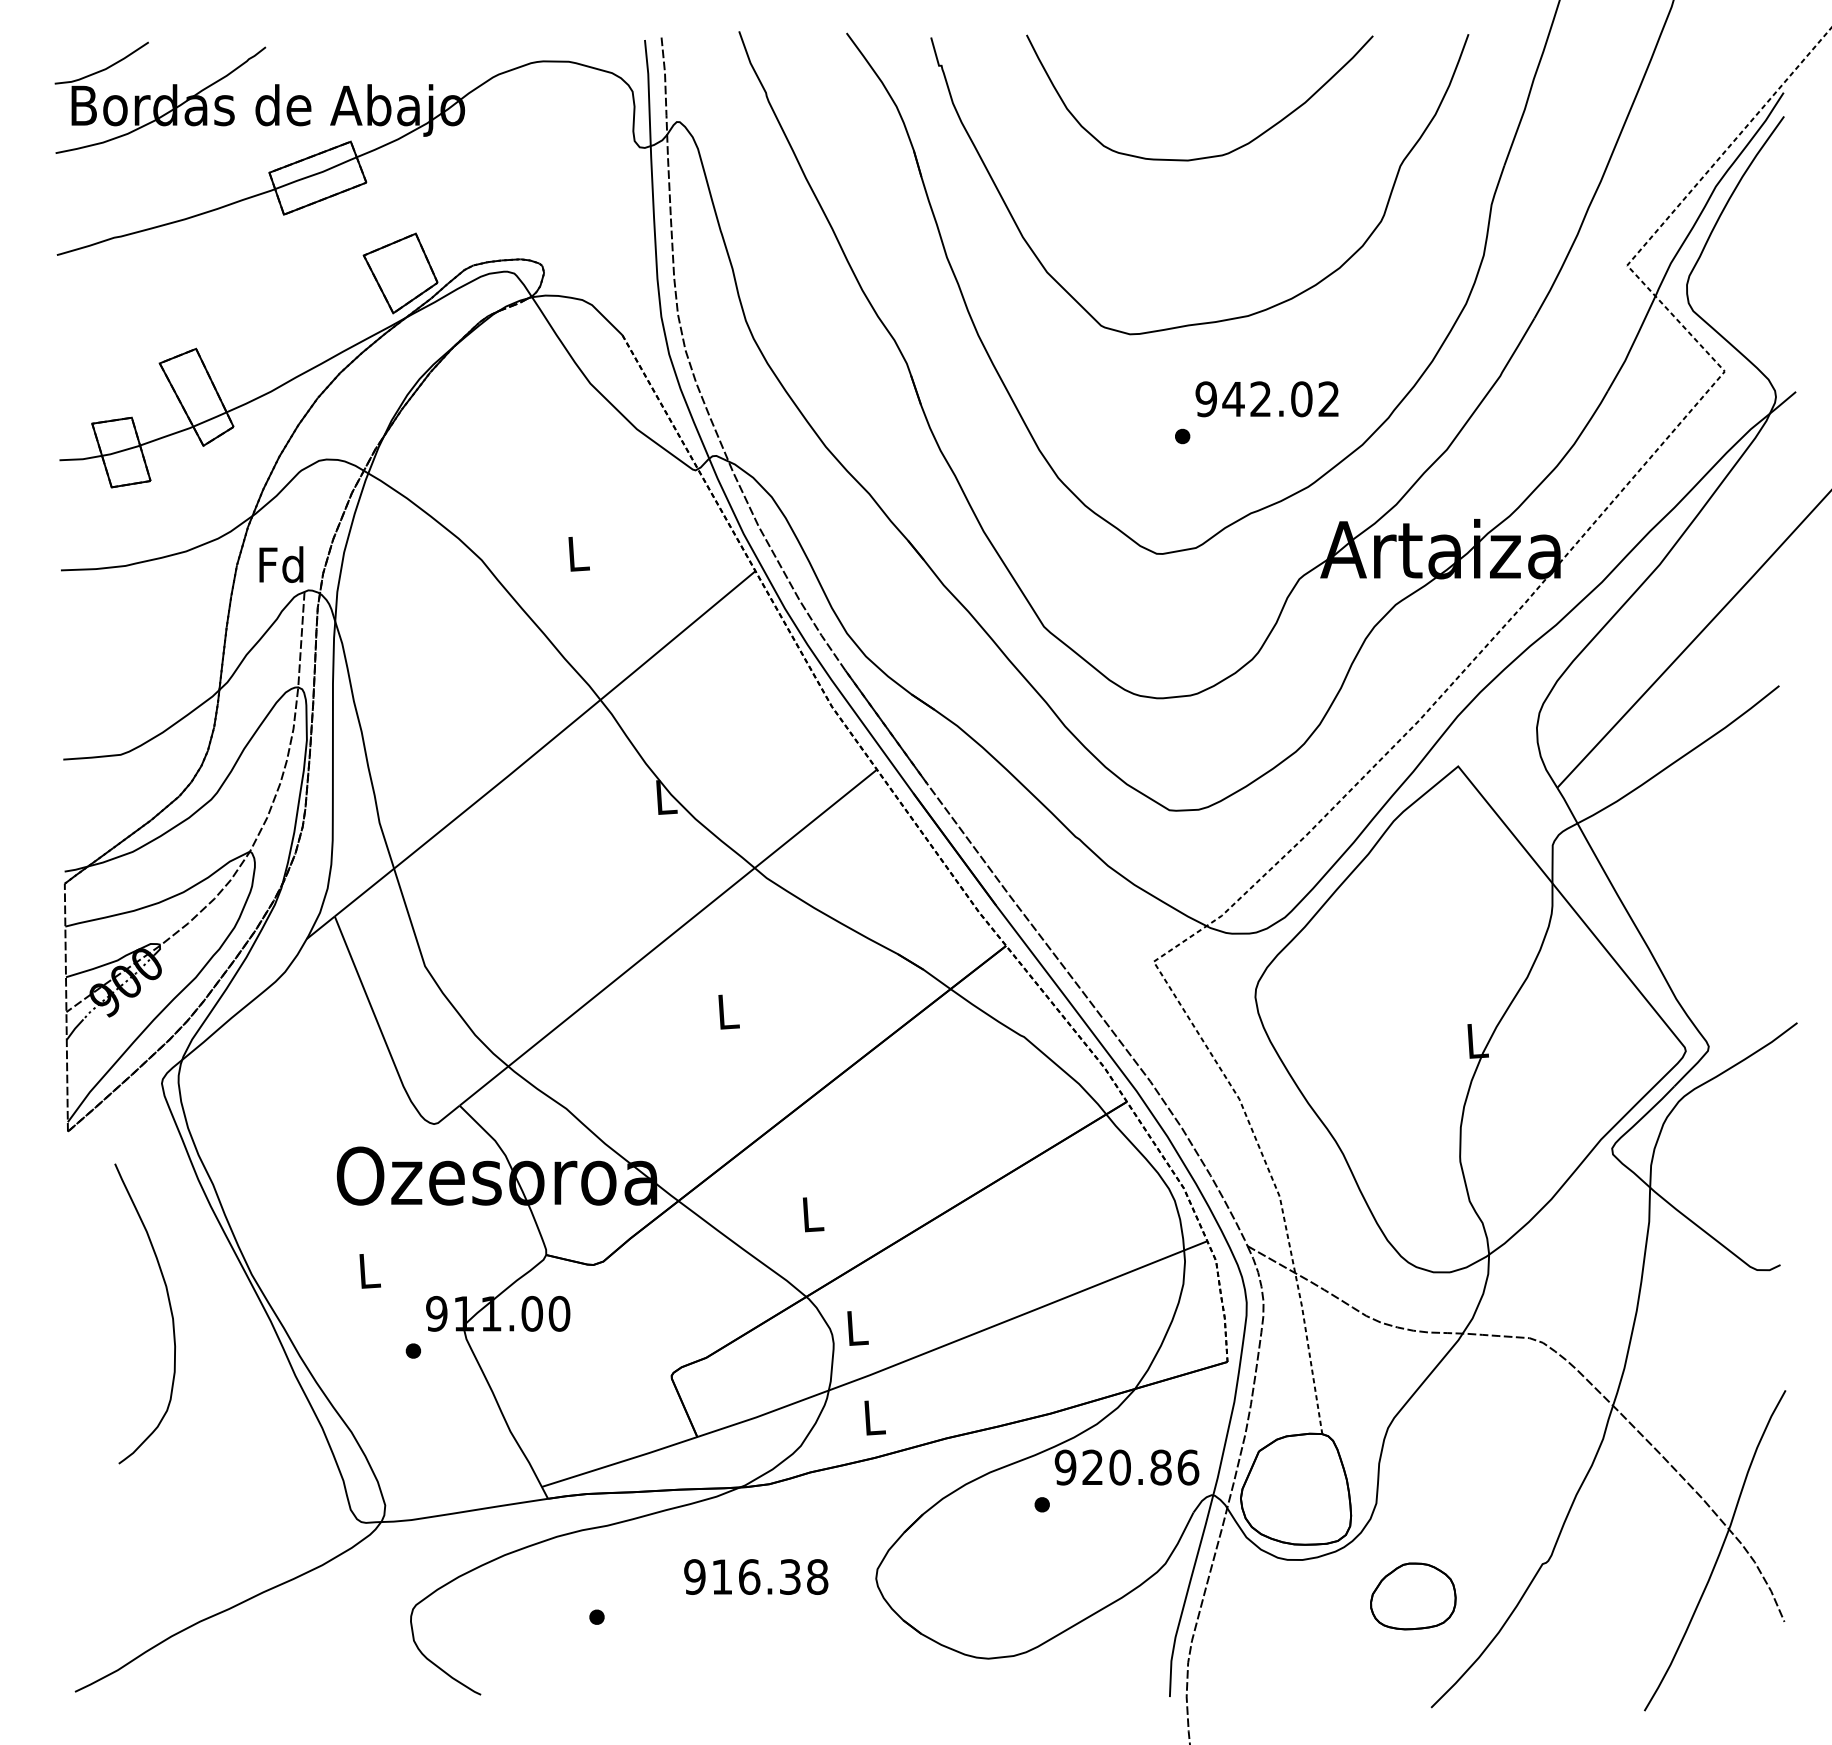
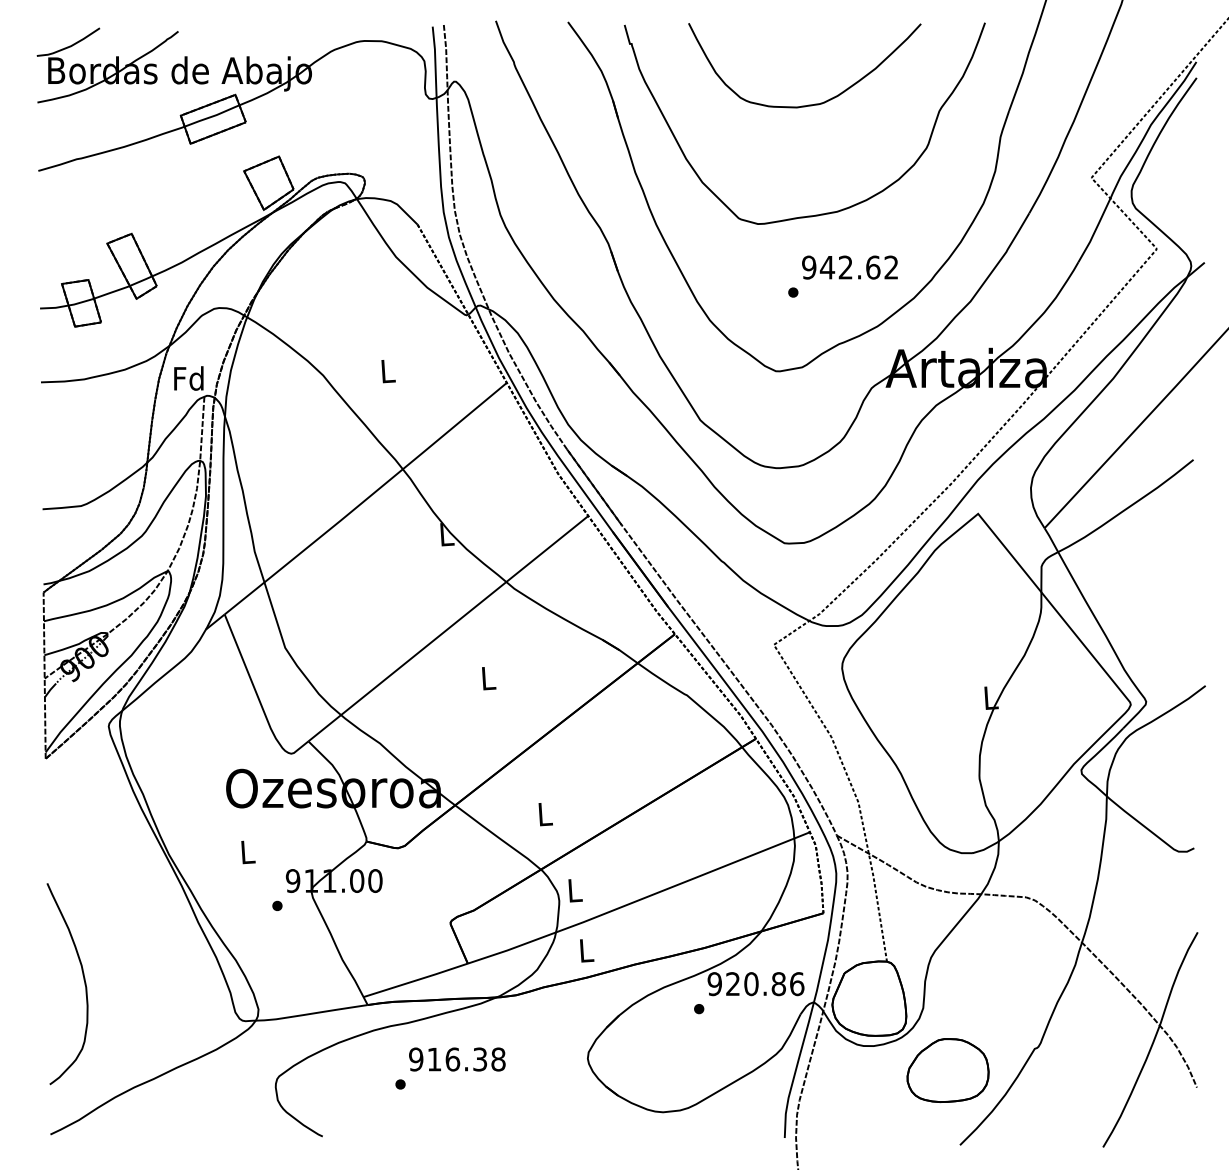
text: (1302, 399) -> (873, 267), 942.02 -> 942.62
curve: (169, 1308) -> (83, 980), moved
text: (756, 1576) -> (457, 1059), moved
part: (1412, 1596) -> (947, 1070), size x1.43

